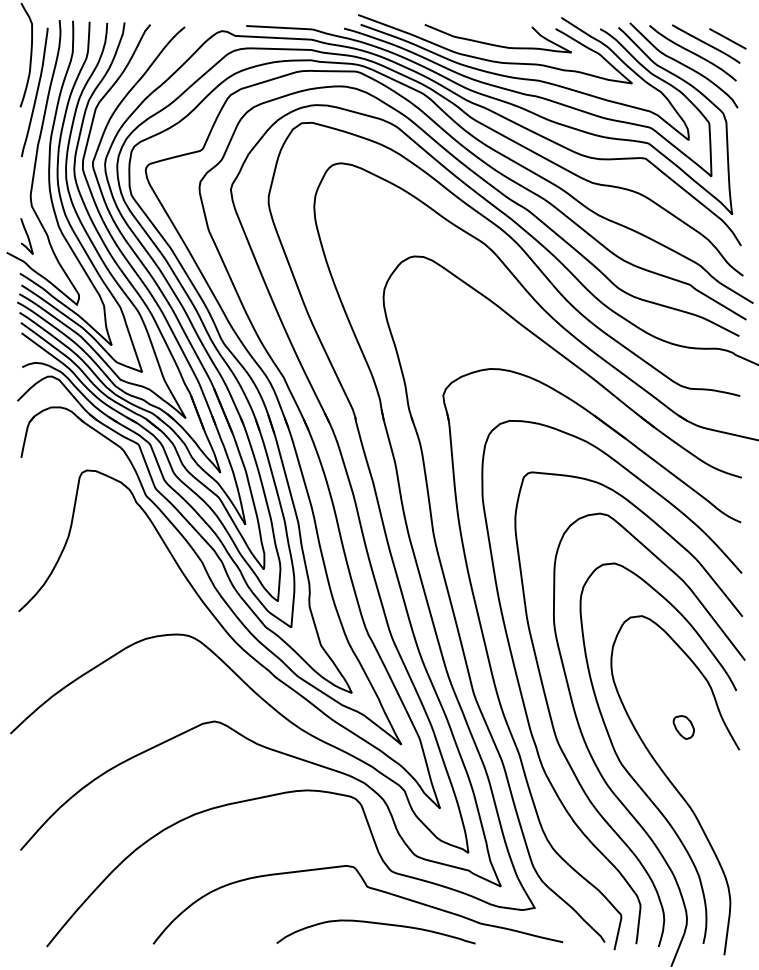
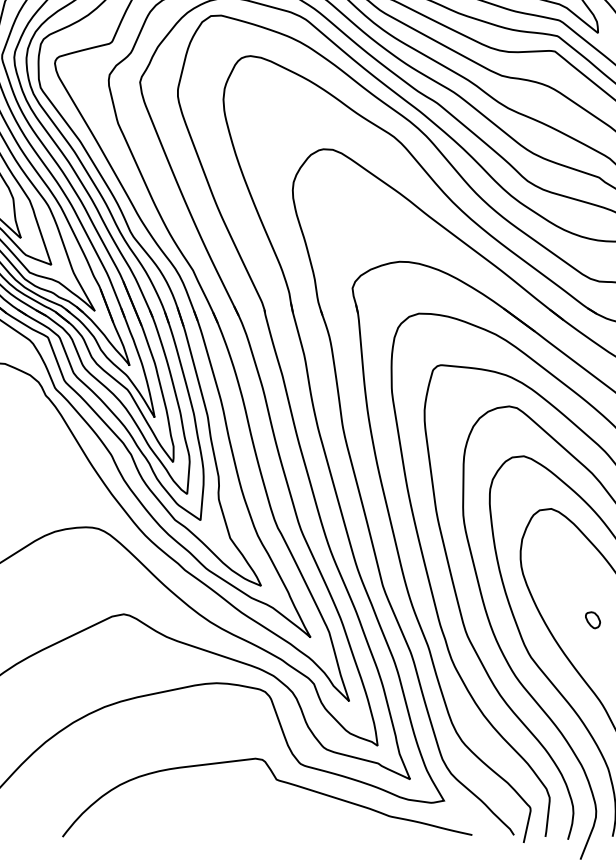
part: (683, 727) -> (592, 620), size x0.7
curve: (377, 924) -> (286, 817), removed

